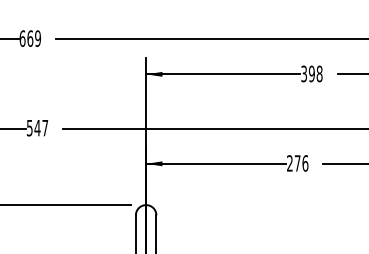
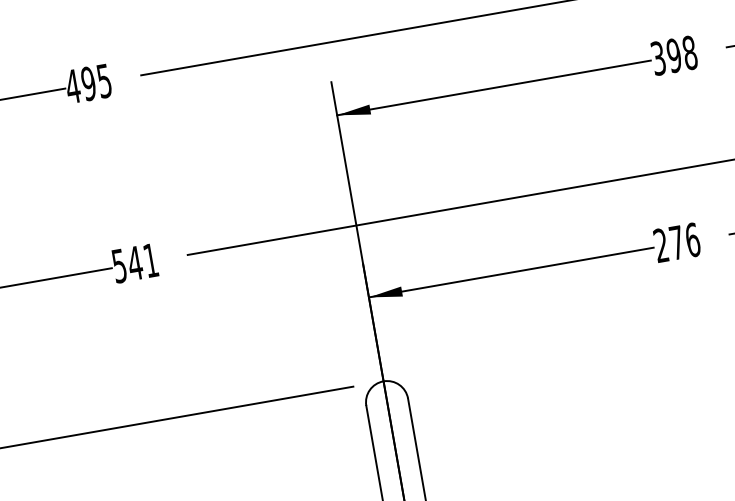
text: (29, 38) -> (87, 83), 669 -> 495
text: (45, 128) -> (151, 261), 547 -> 541

